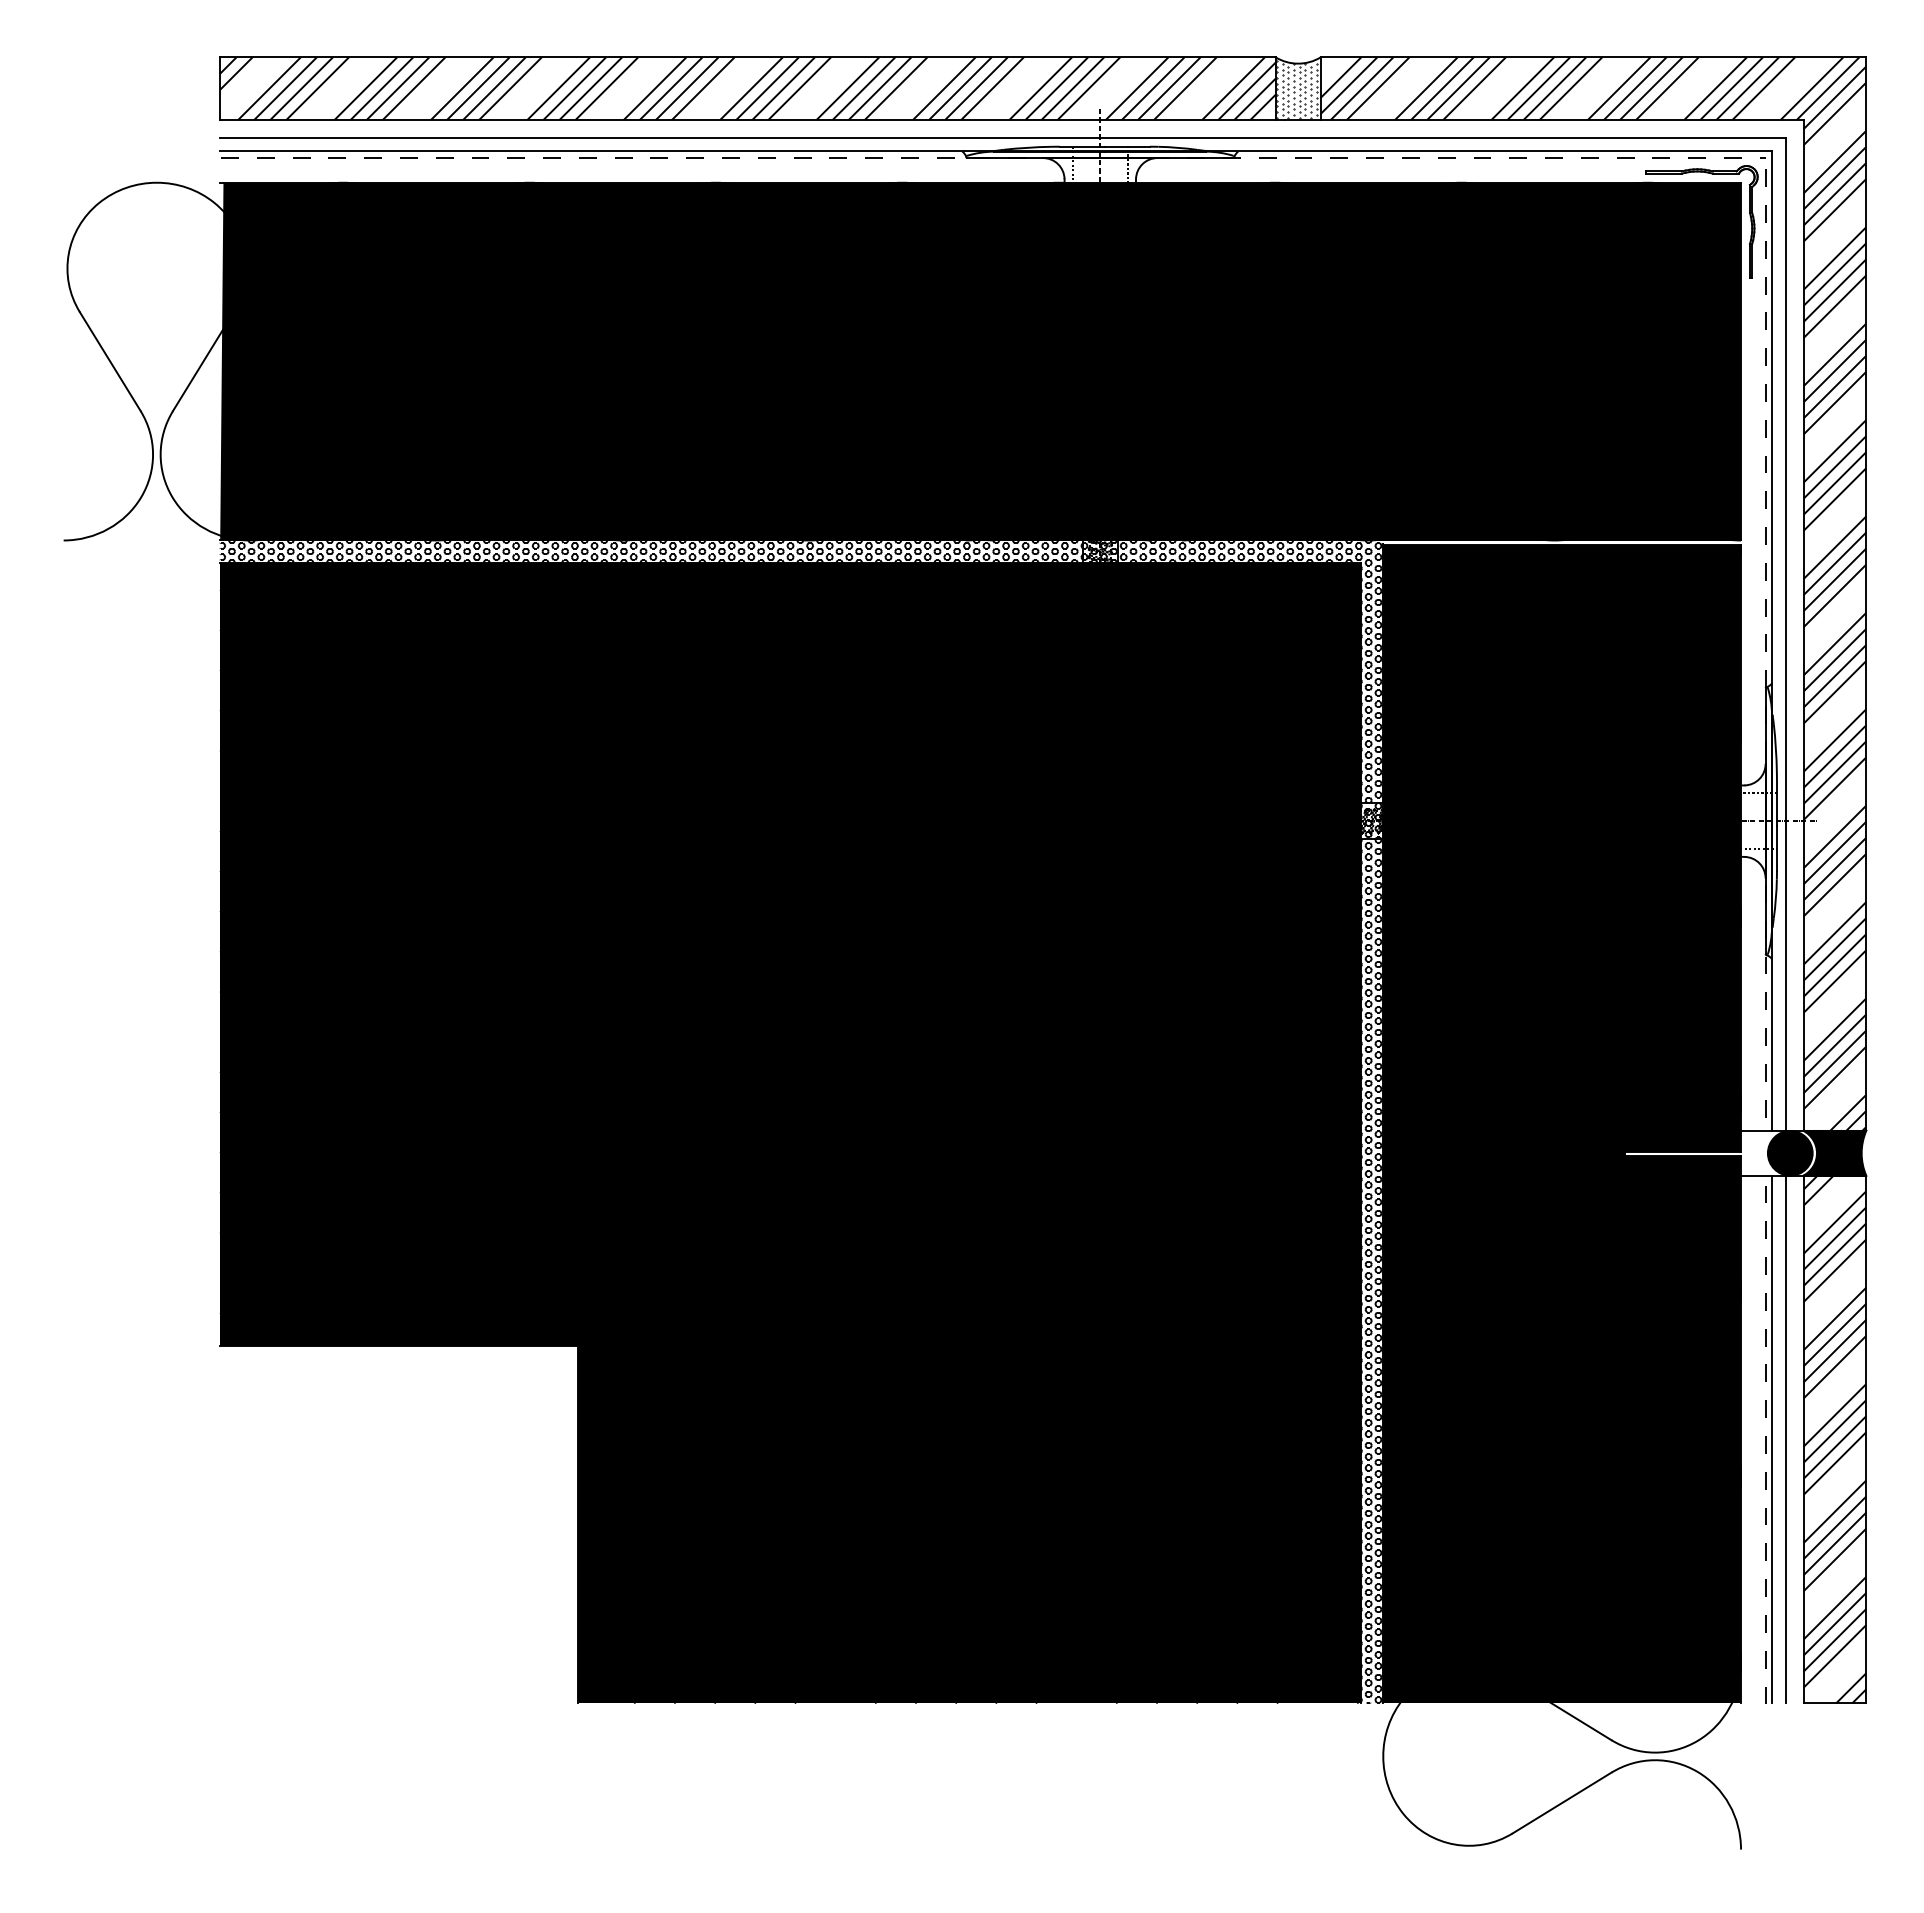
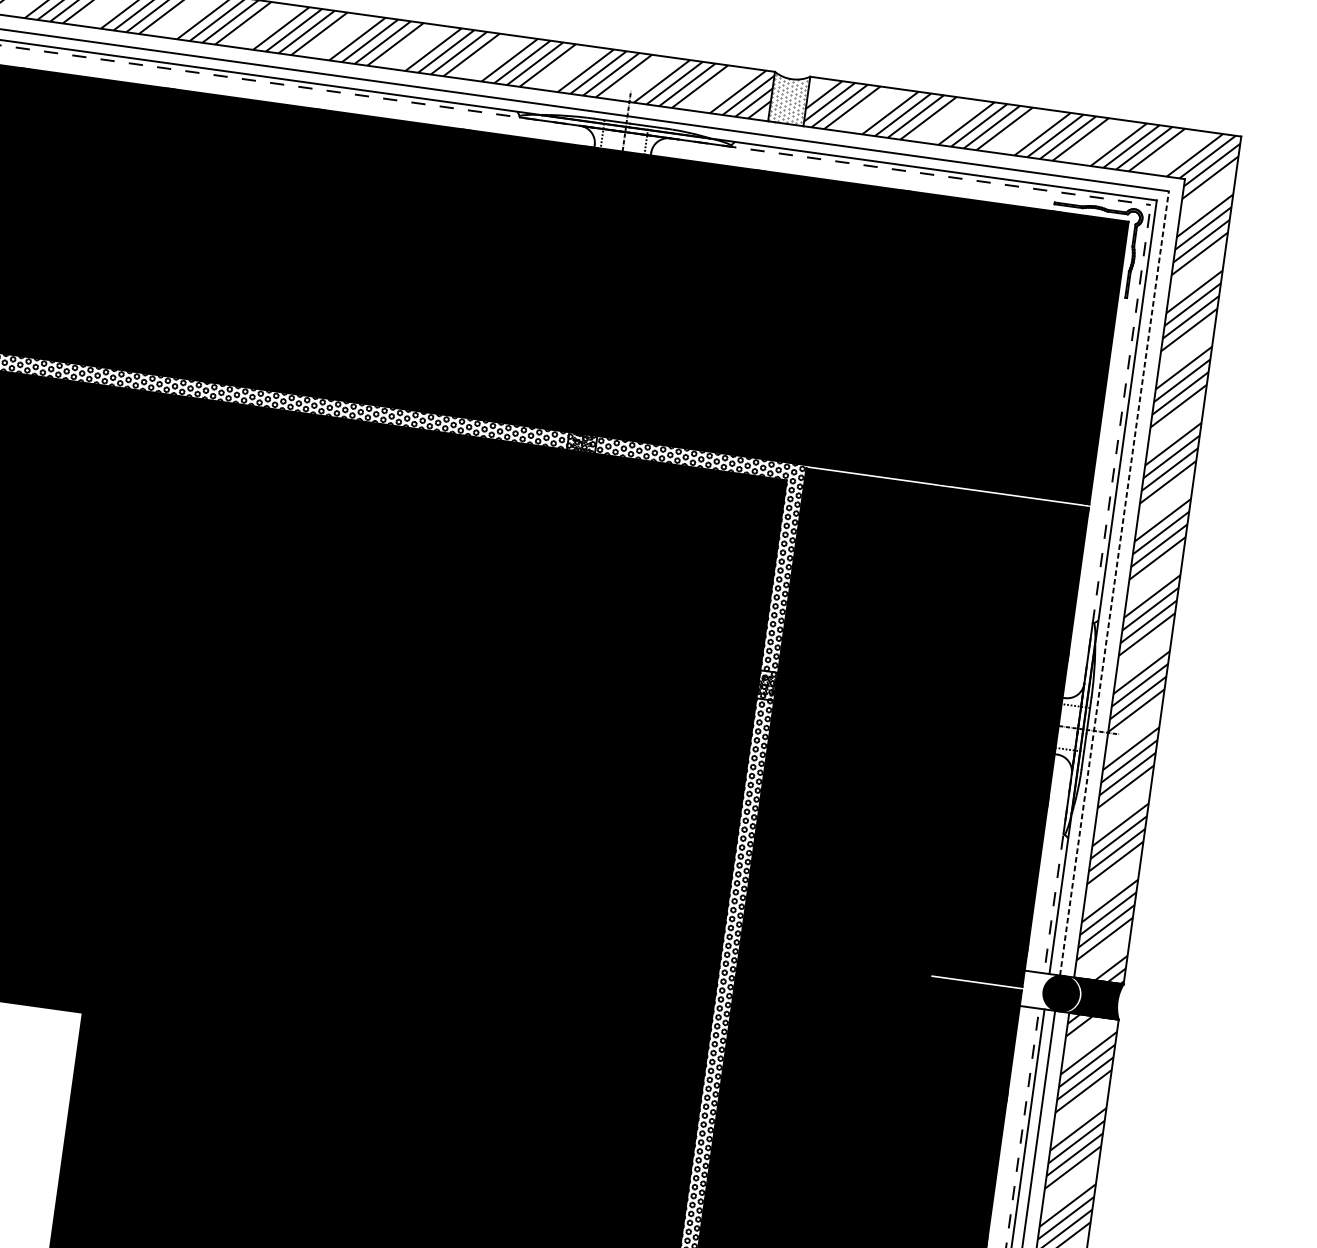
hatch: (1296, 88) -> (787, 98), removed
line: (1785, 634) -> (1114, 583), solid -> dashed

